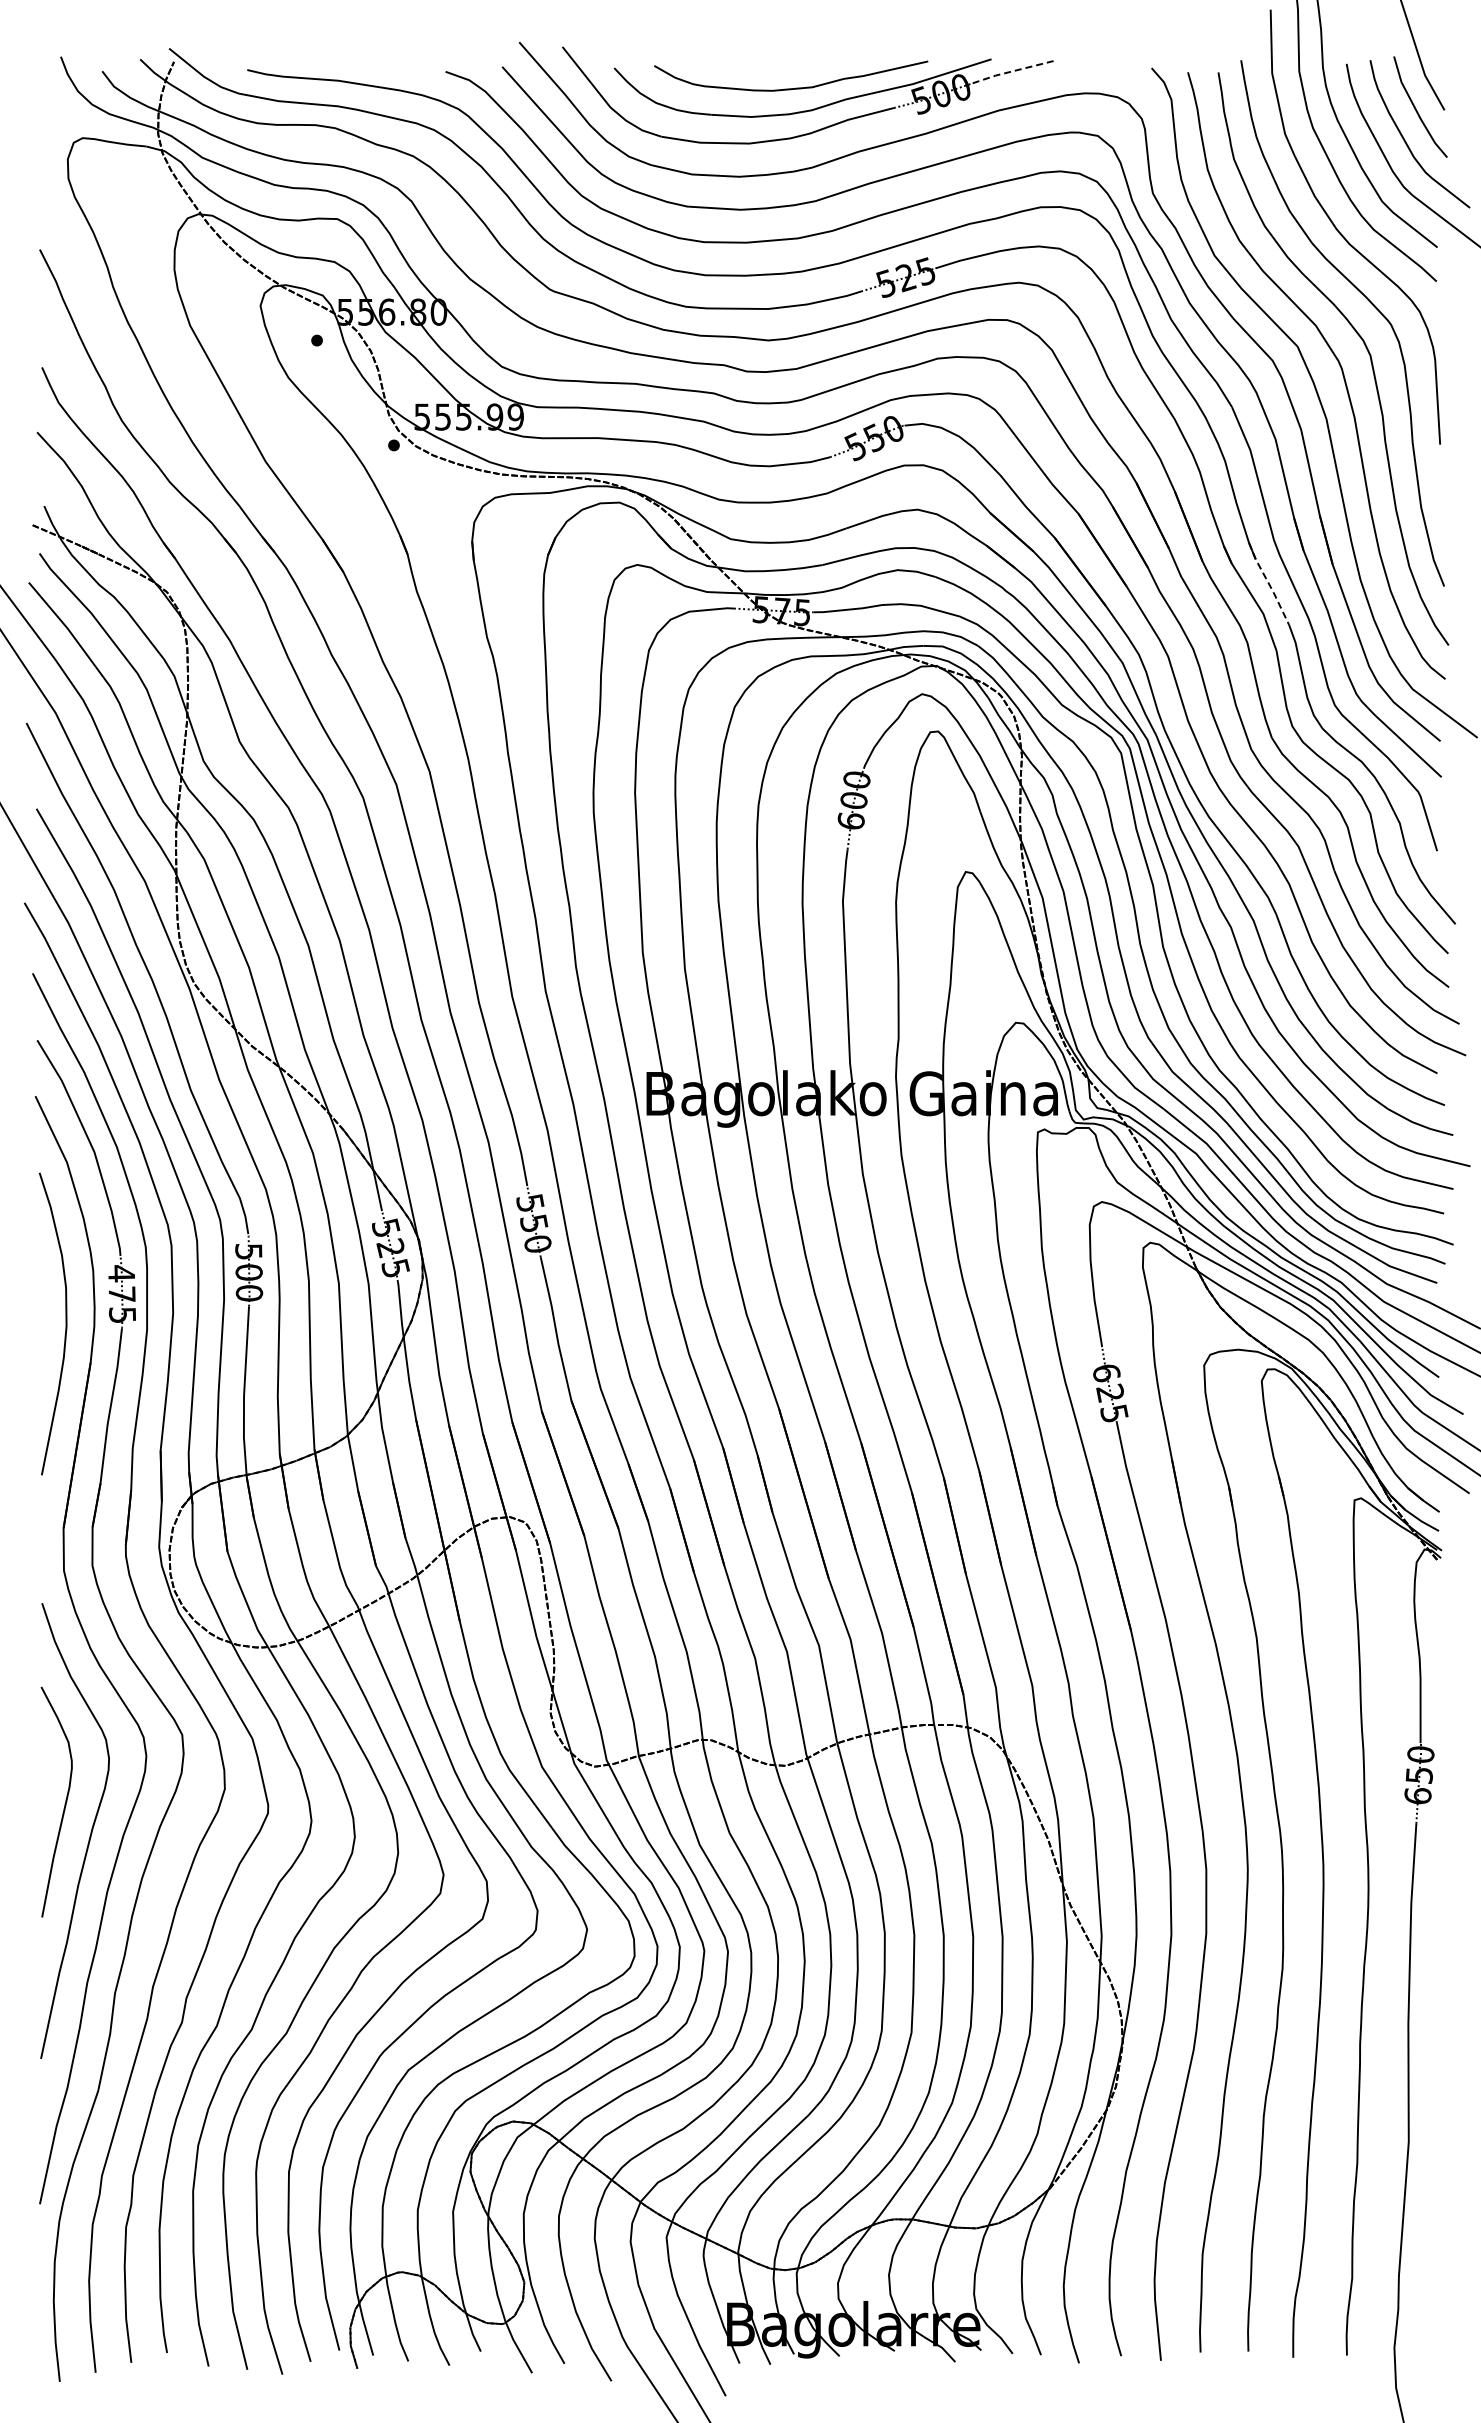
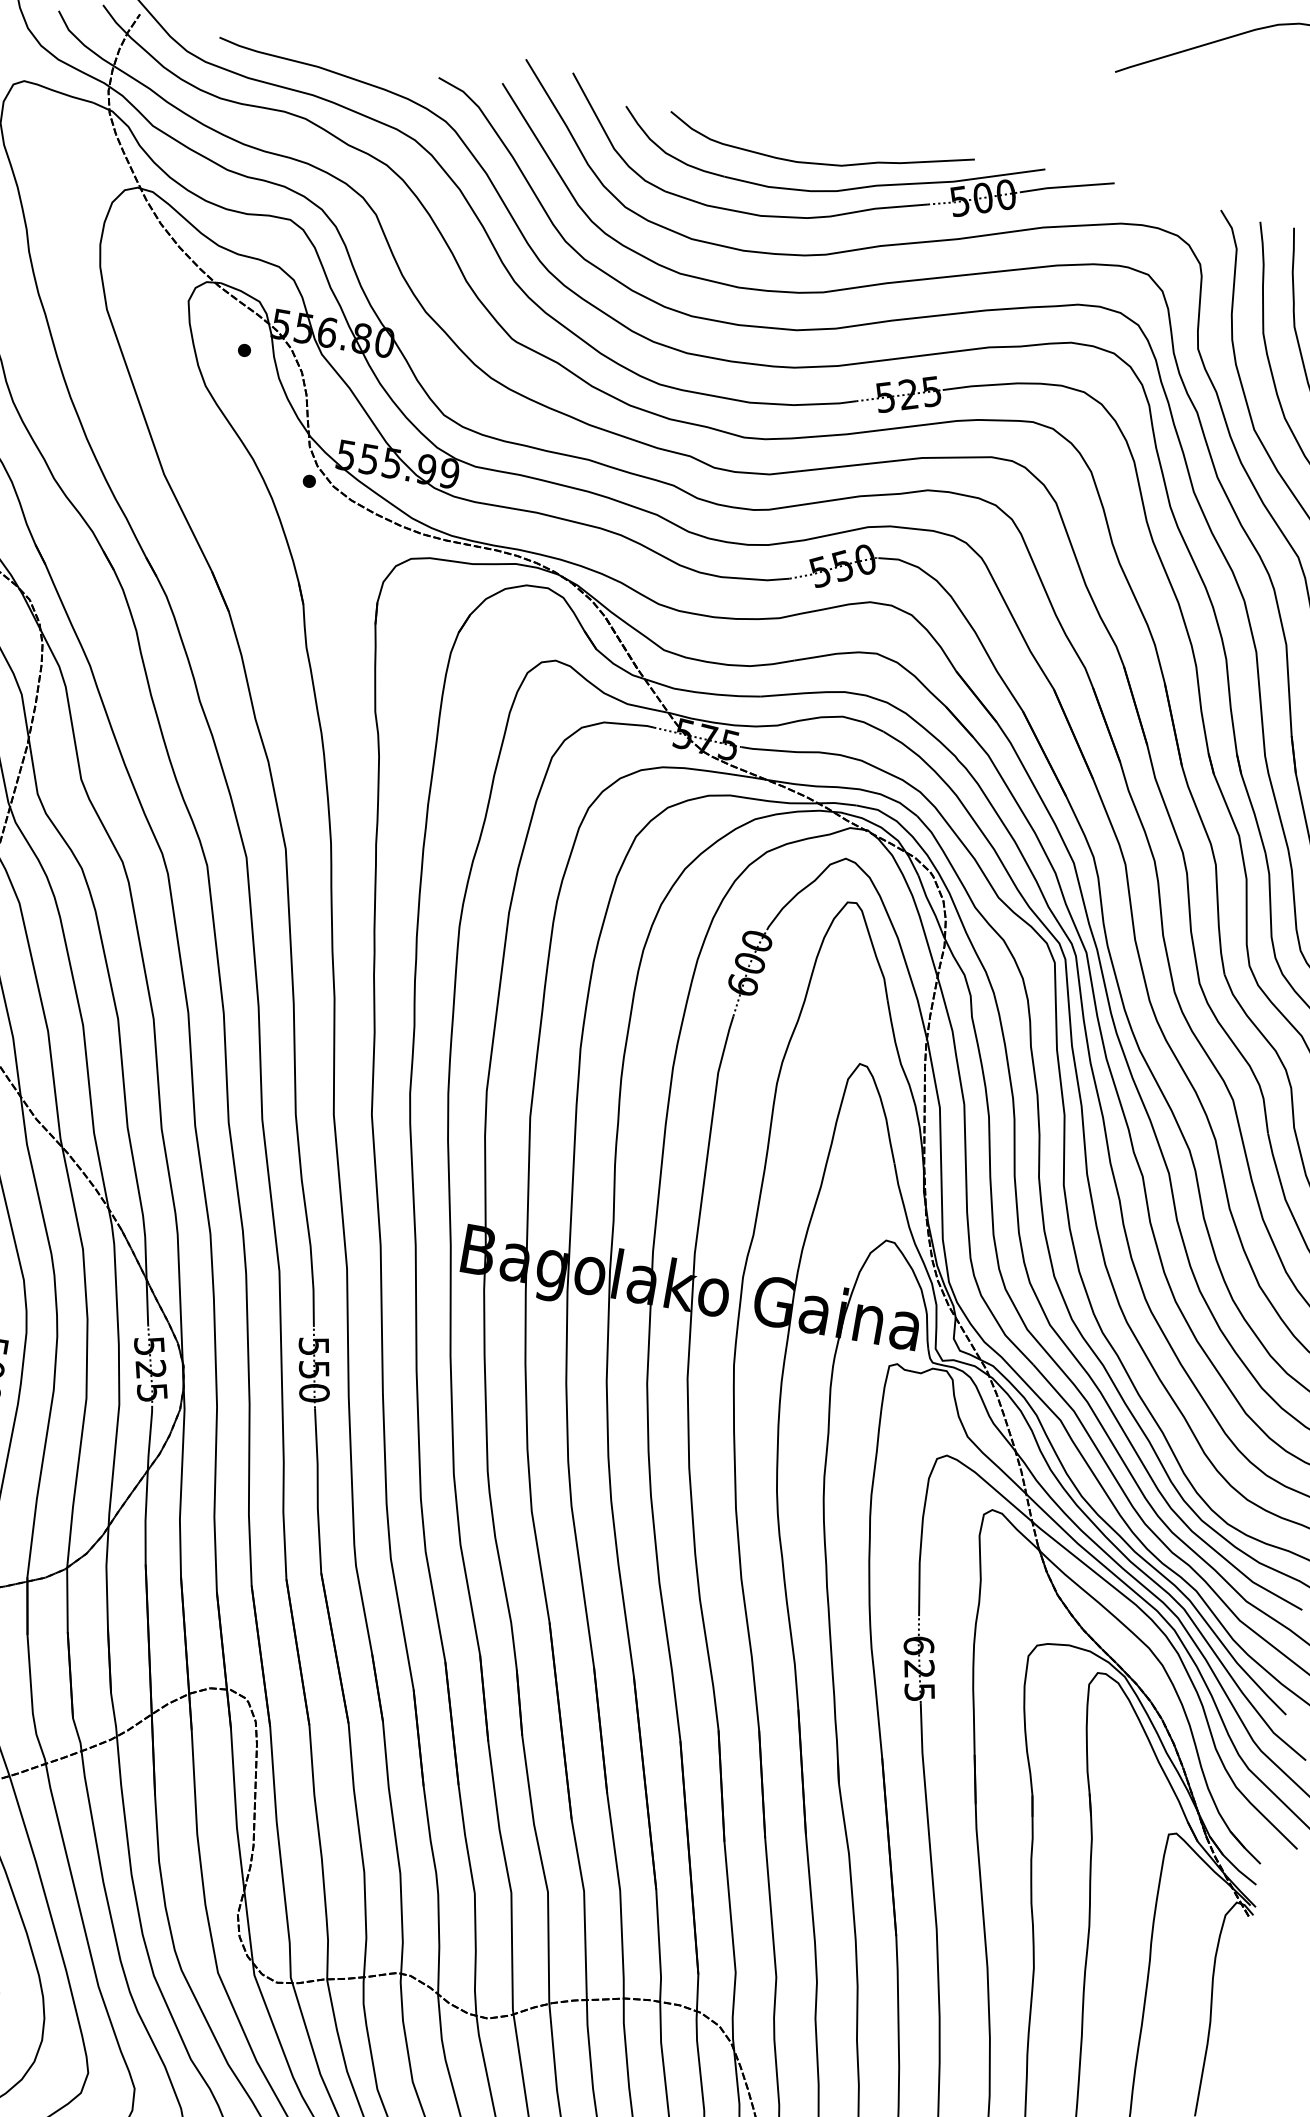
line: (1012, 71) -> (1066, 186), dashed -> solid
line: (1268, 583) -> (1250, 803), dashed -> solid

